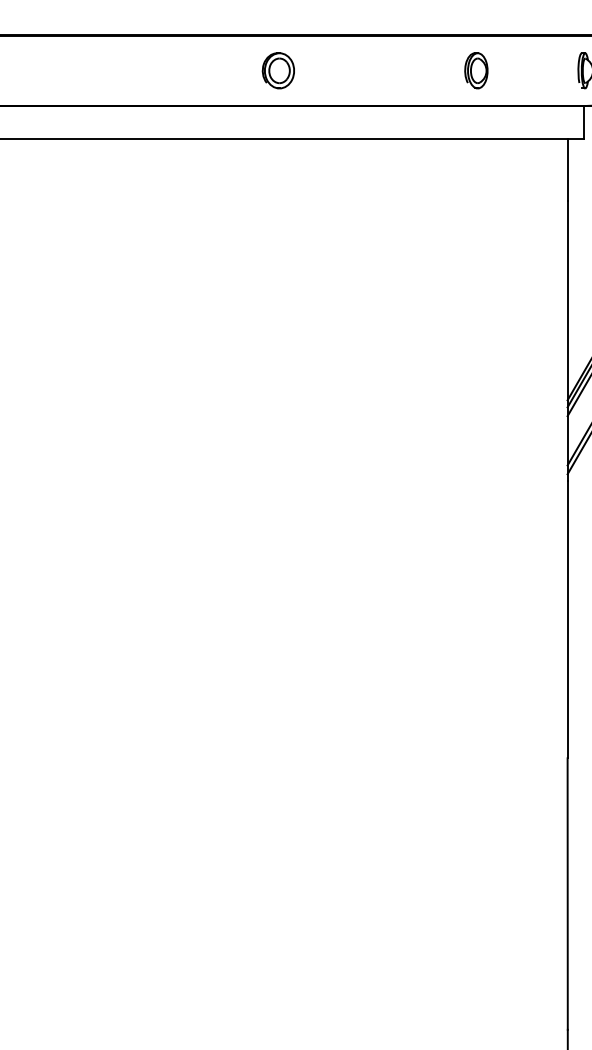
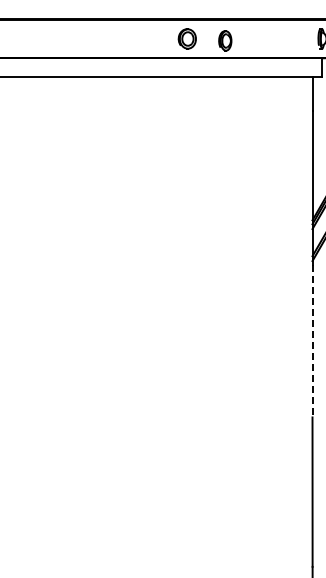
part: (276, 69) -> (186, 38), moved
part: (476, 69) -> (225, 40), moved
line: (567, 620) -> (312, 341), solid -> dashed

